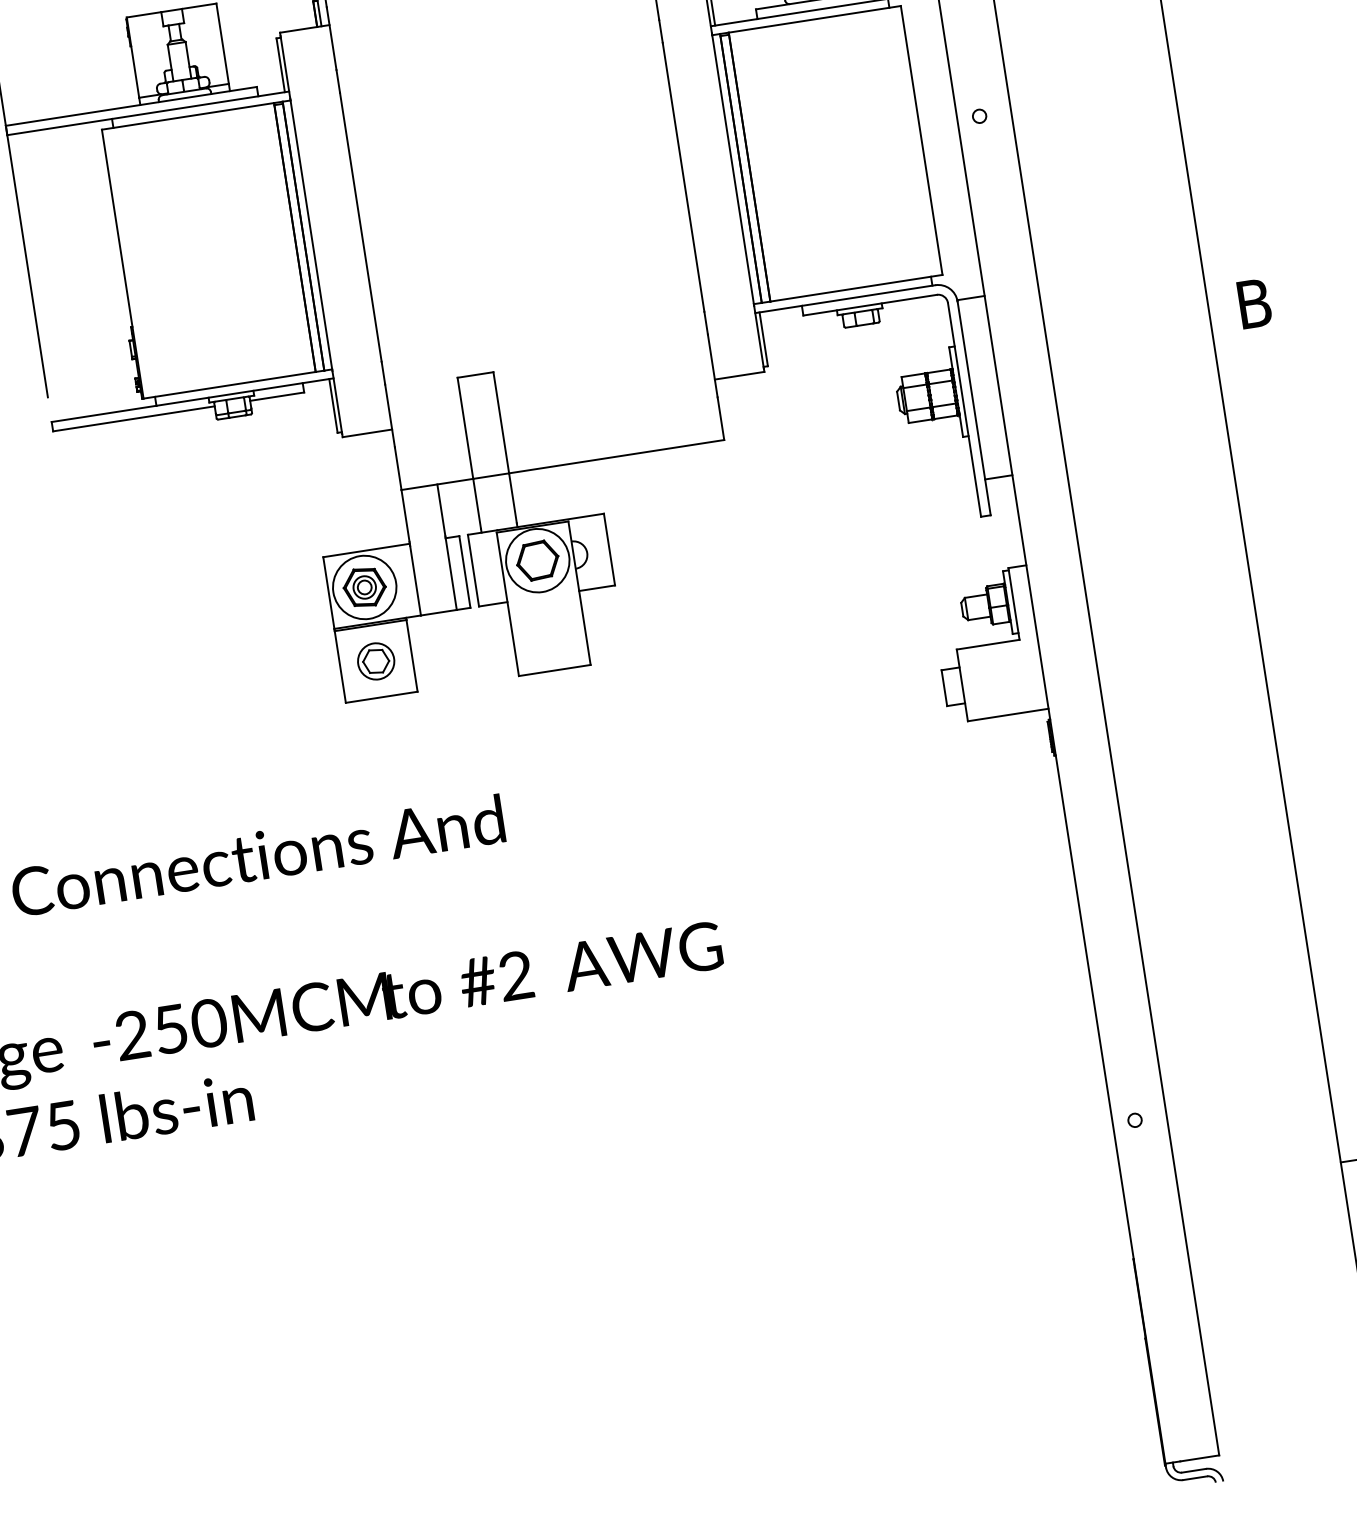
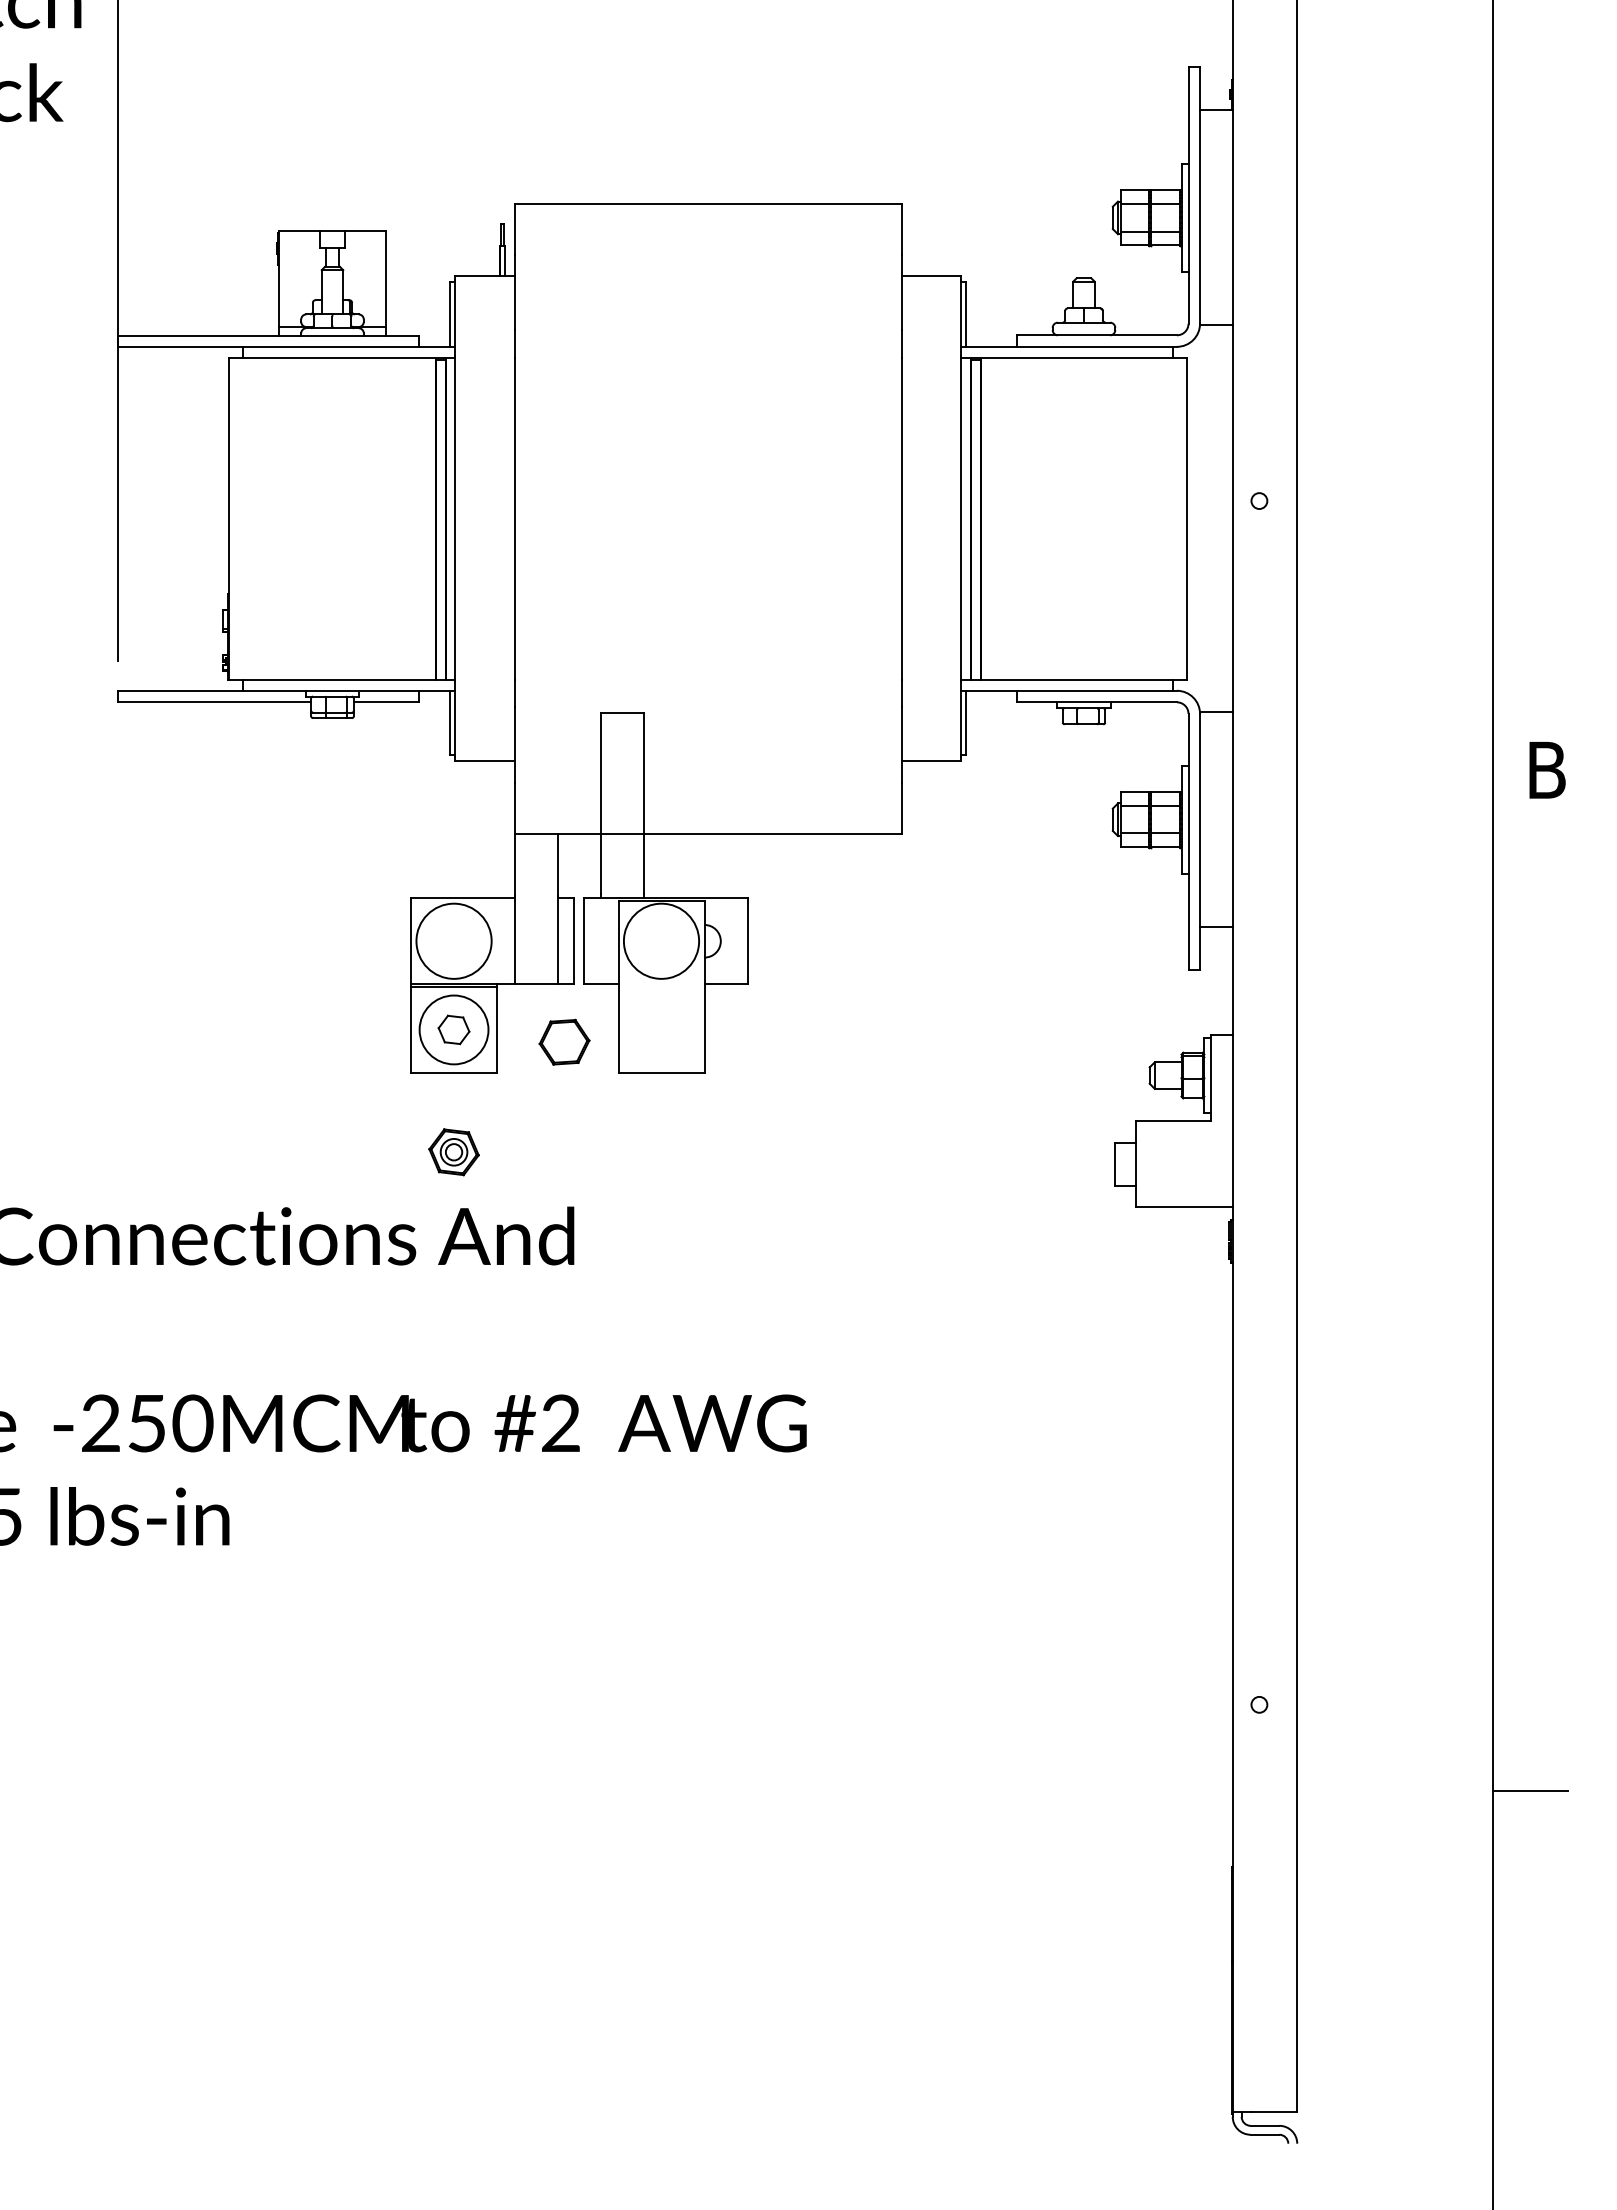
part: (537, 560) -> (564, 1041), moved
part: (364, 587) -> (453, 1152), moved
circle: (375, 661) -> (453, 1029), size x1.6

